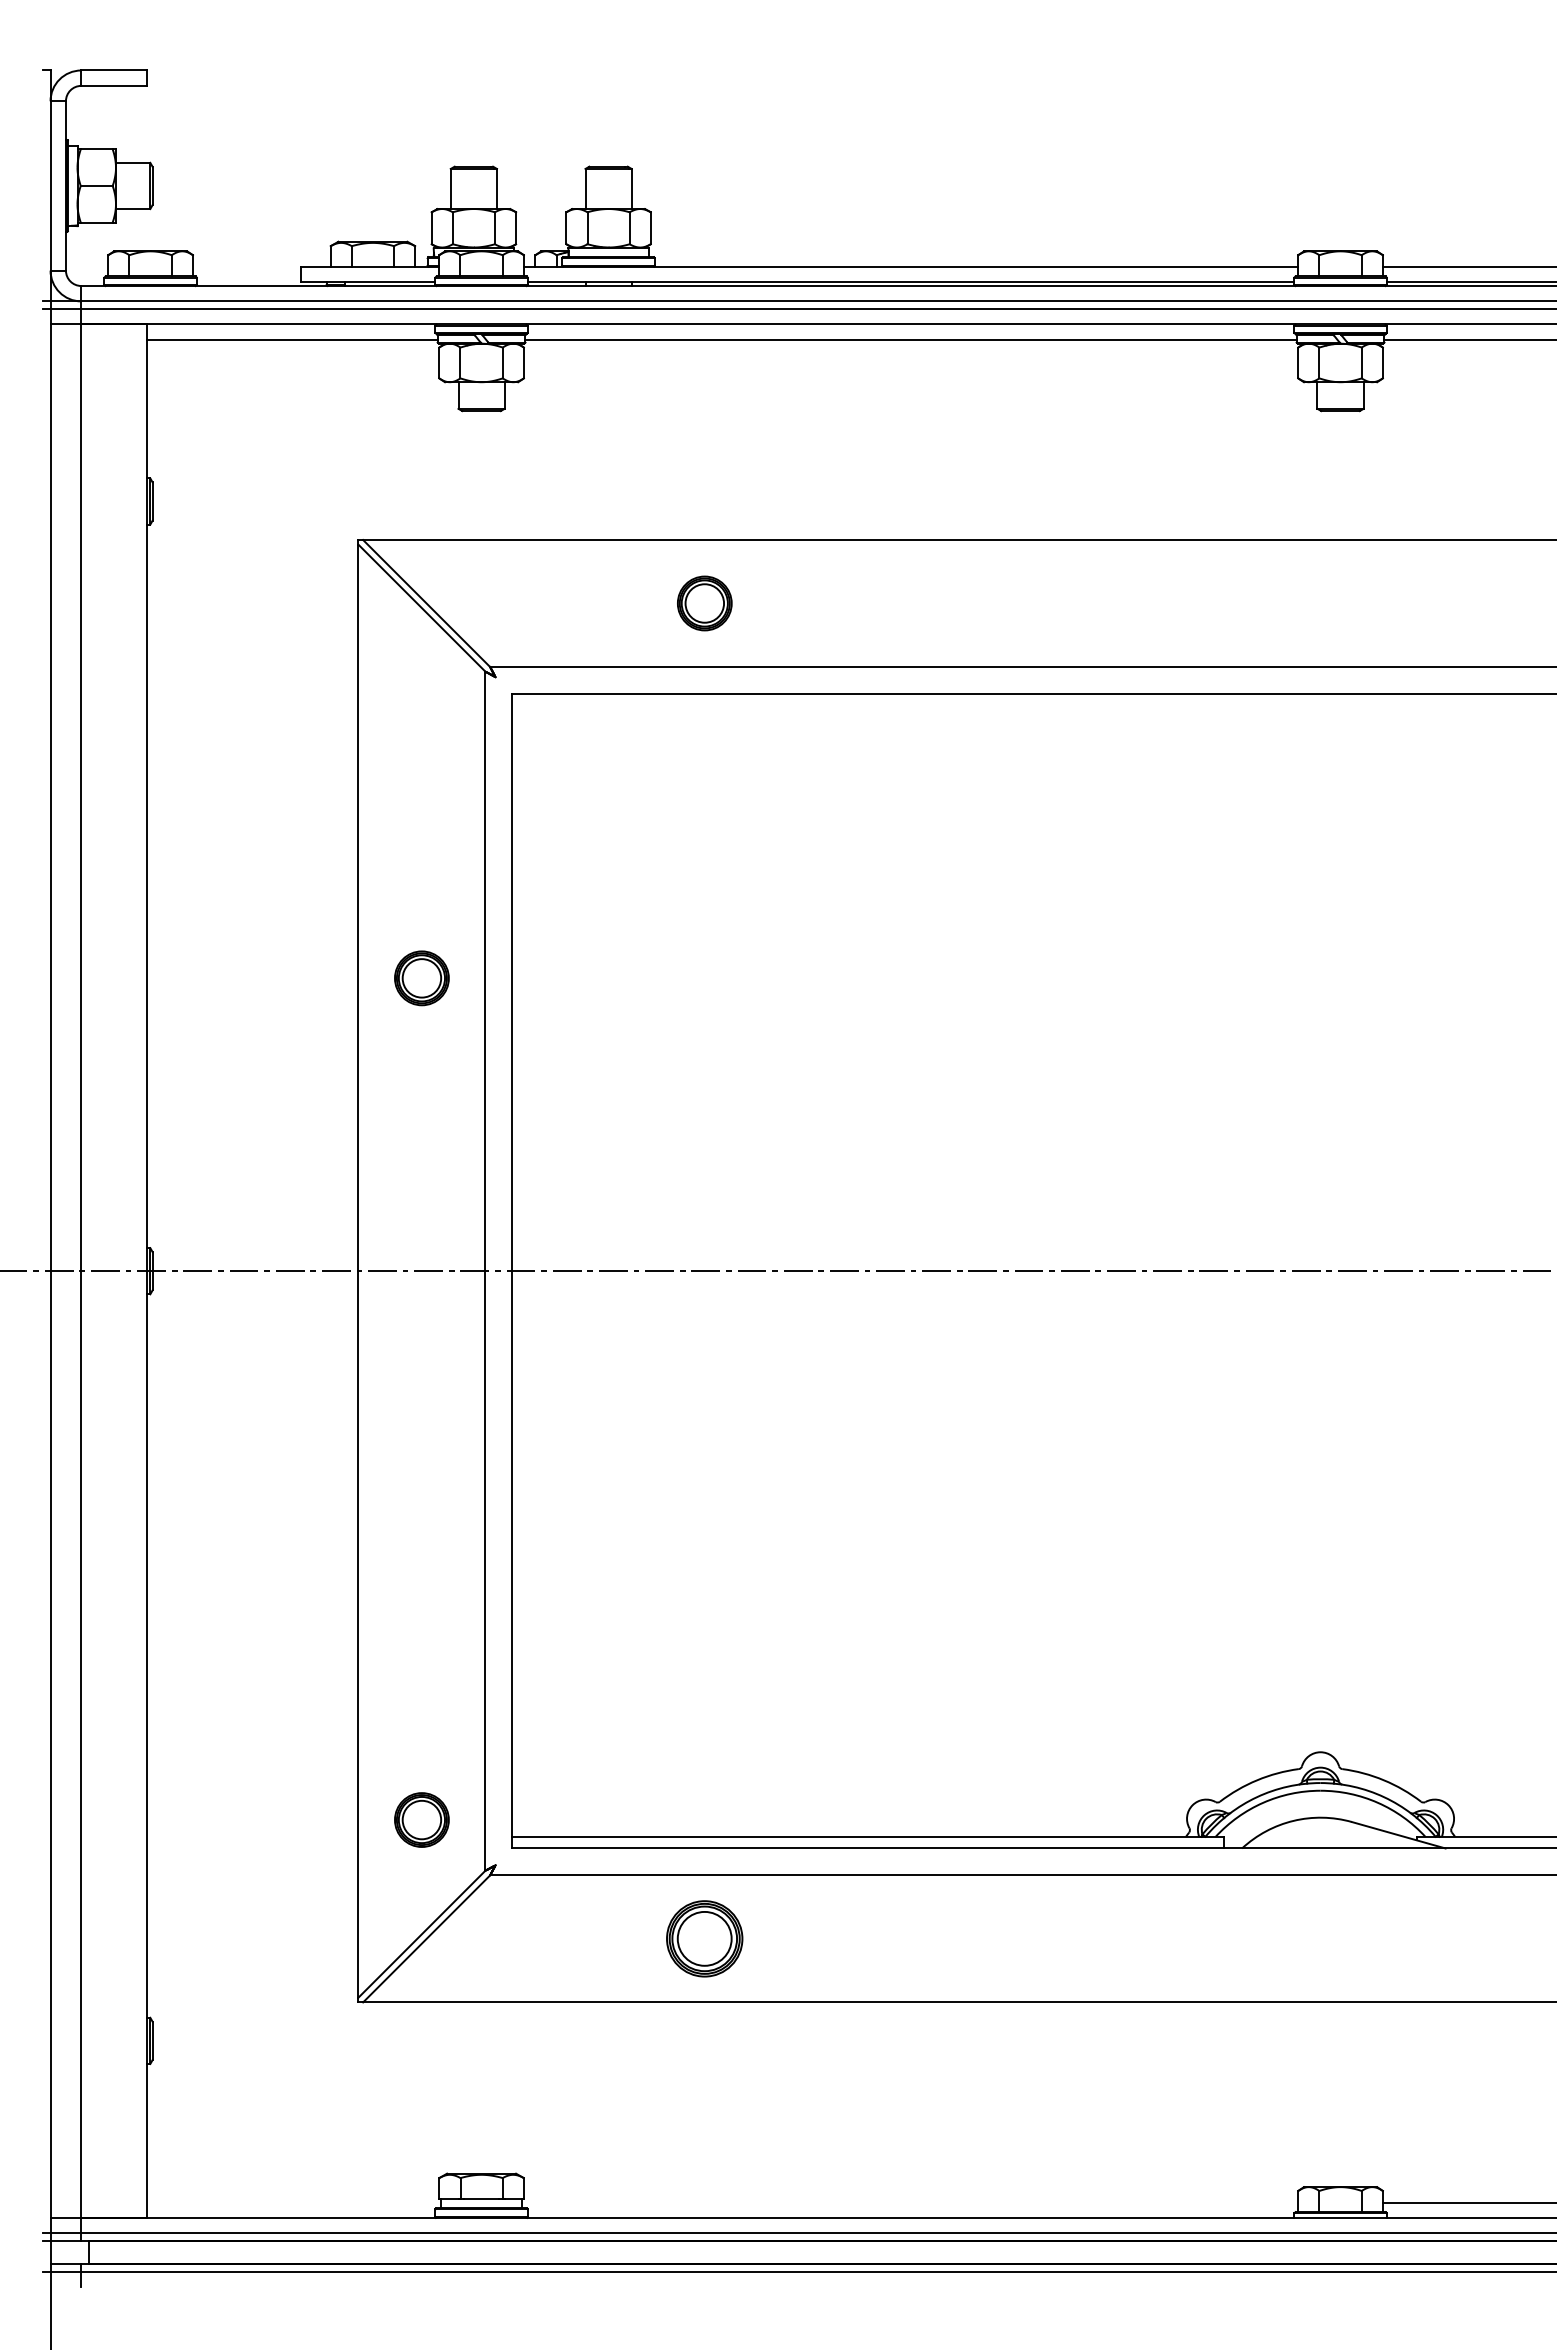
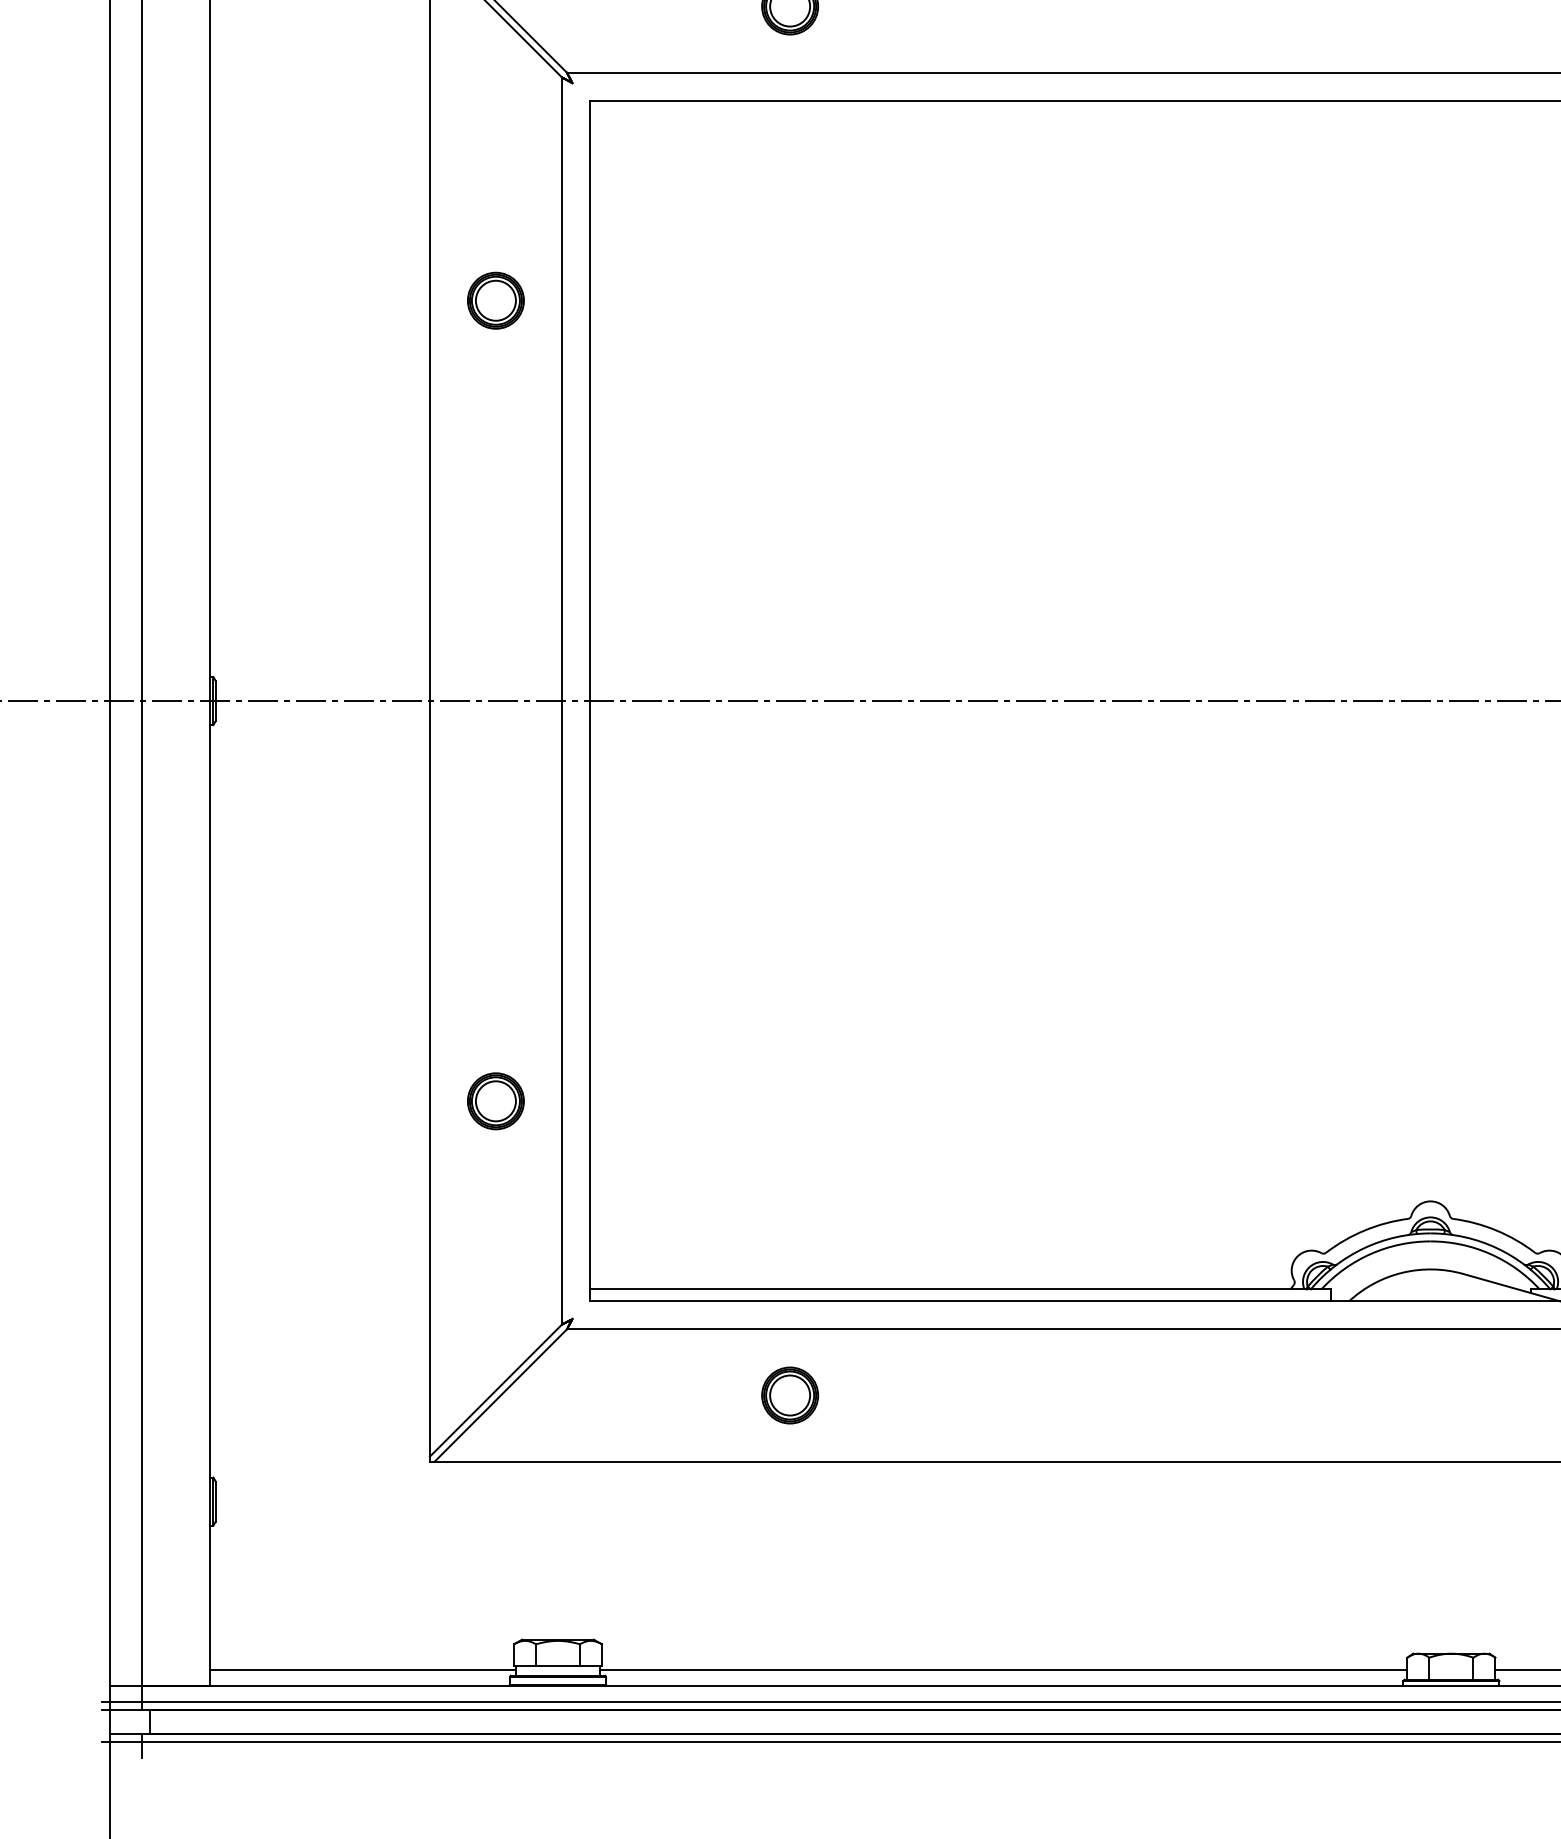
part: (421, 978) -> (495, 300), moved
part: (421, 1819) -> (495, 1100), moved
part: (704, 1938) -> (789, 1395), size x0.71
line: (293, 2202) -> (362, 1669), added
line: (910, 2202) -> (1004, 1669), added

